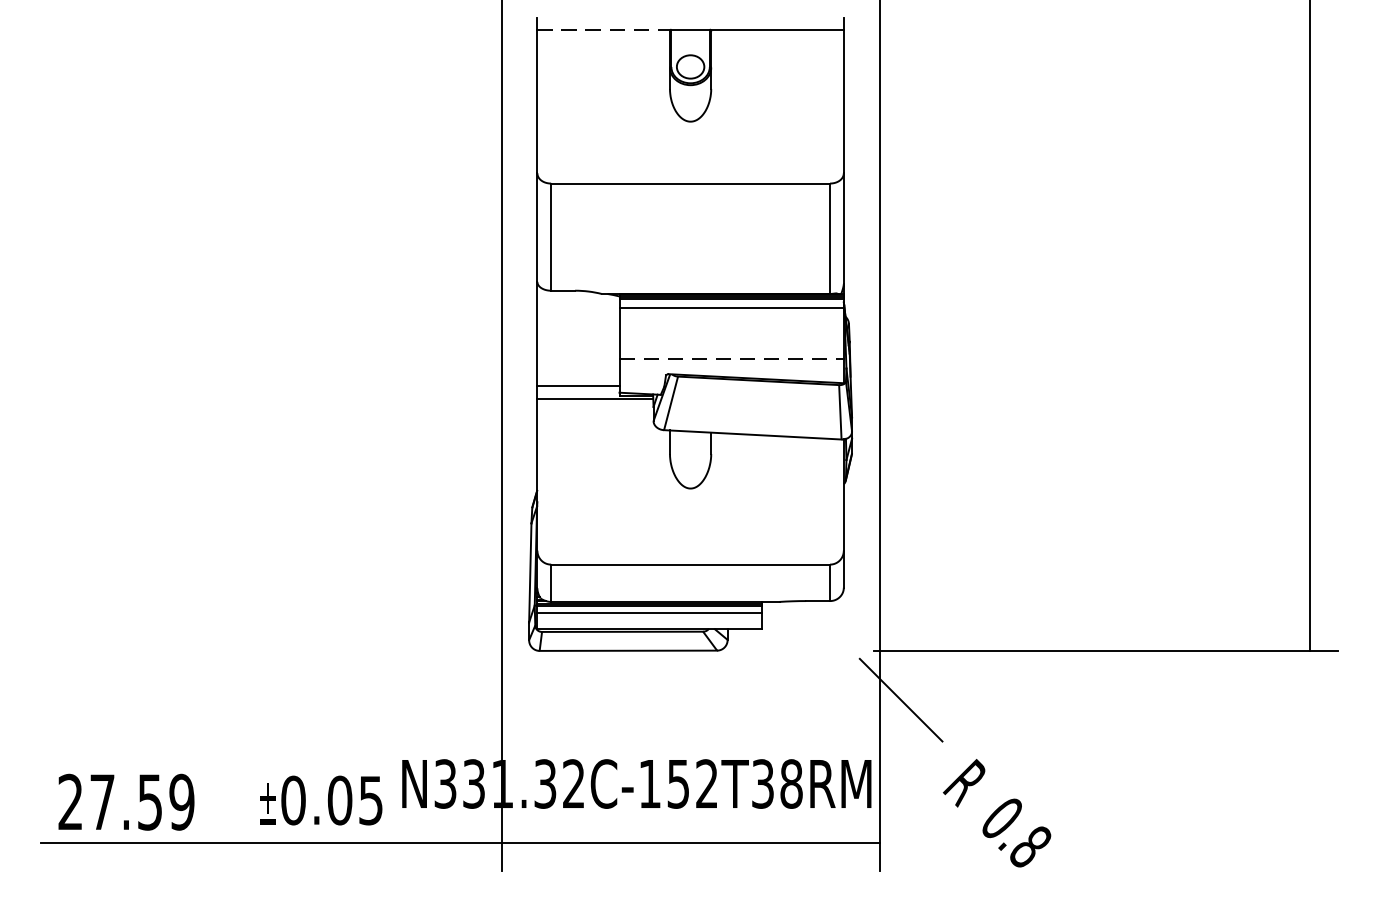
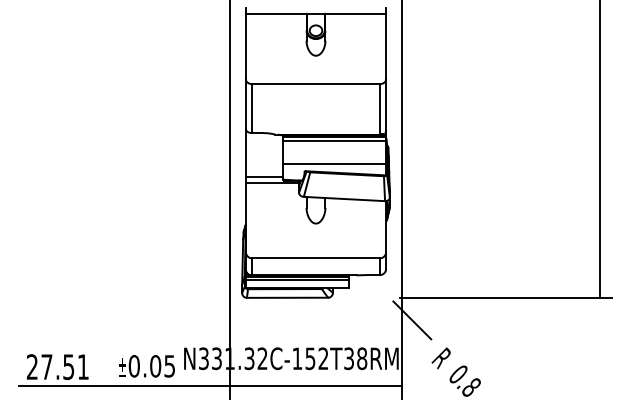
line: (604, 29) -> (276, 13), dashed -> solid
line: (733, 359) -> (335, 164), dashed -> solid
text: (180, 803) -> (82, 367), 27.59 -> 27.51

